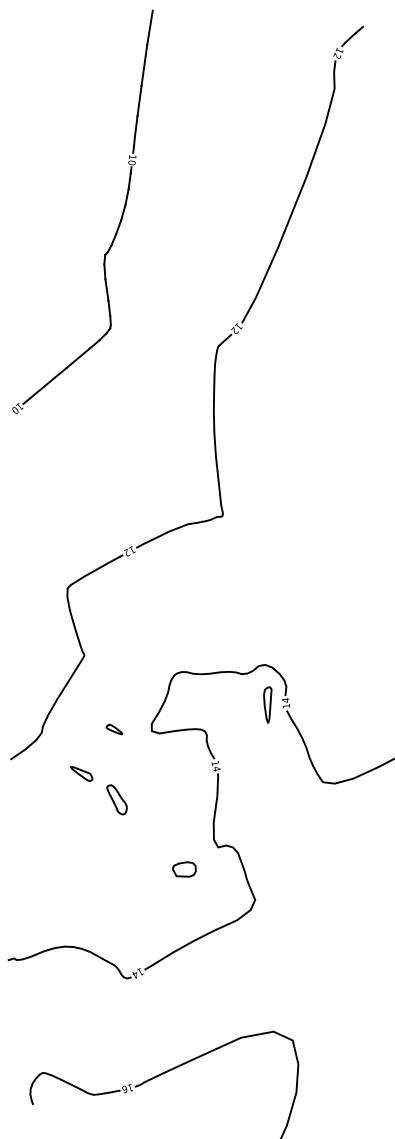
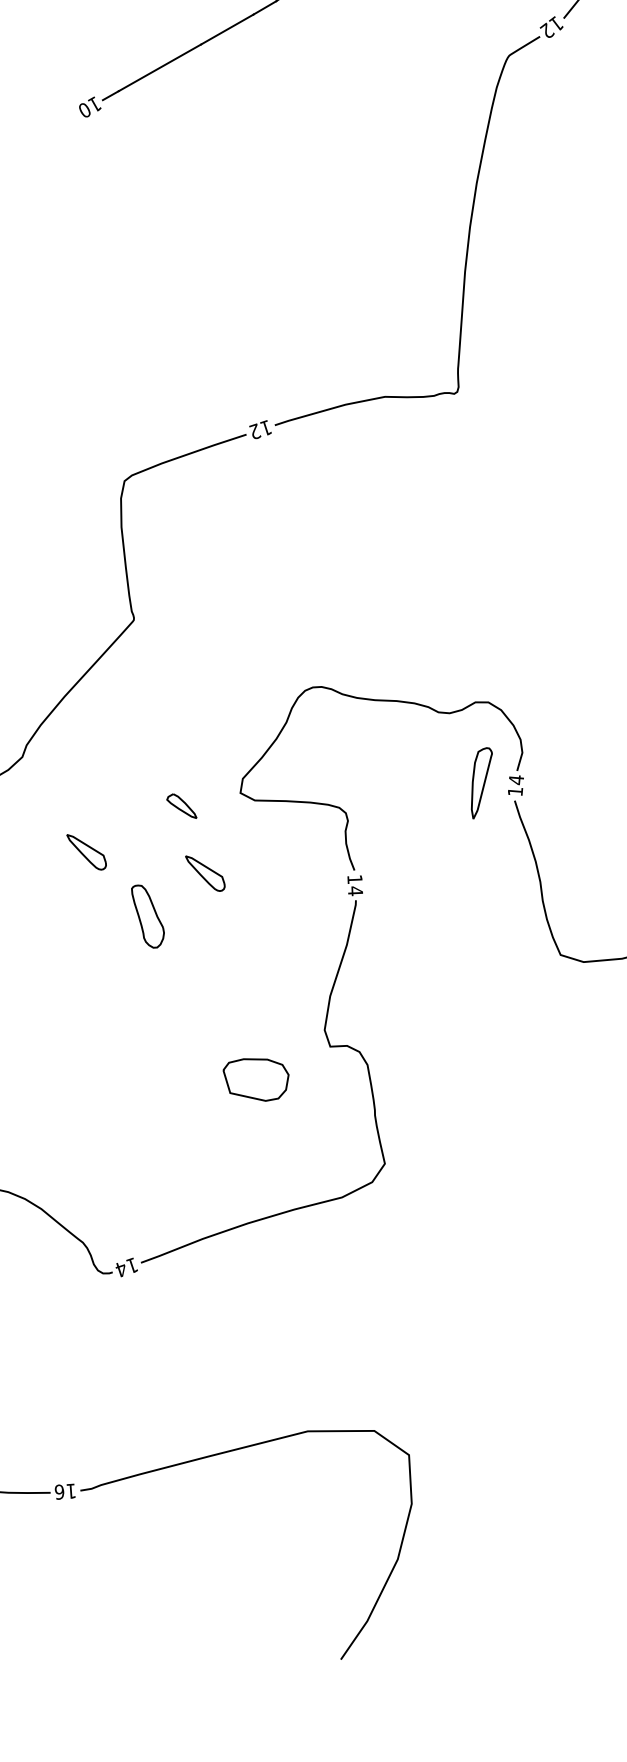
part: (114, 729) -> (182, 805), moved
part: (141, 773) -> (204, 873), added
part: (184, 869) -> (255, 1078), size x1.4

